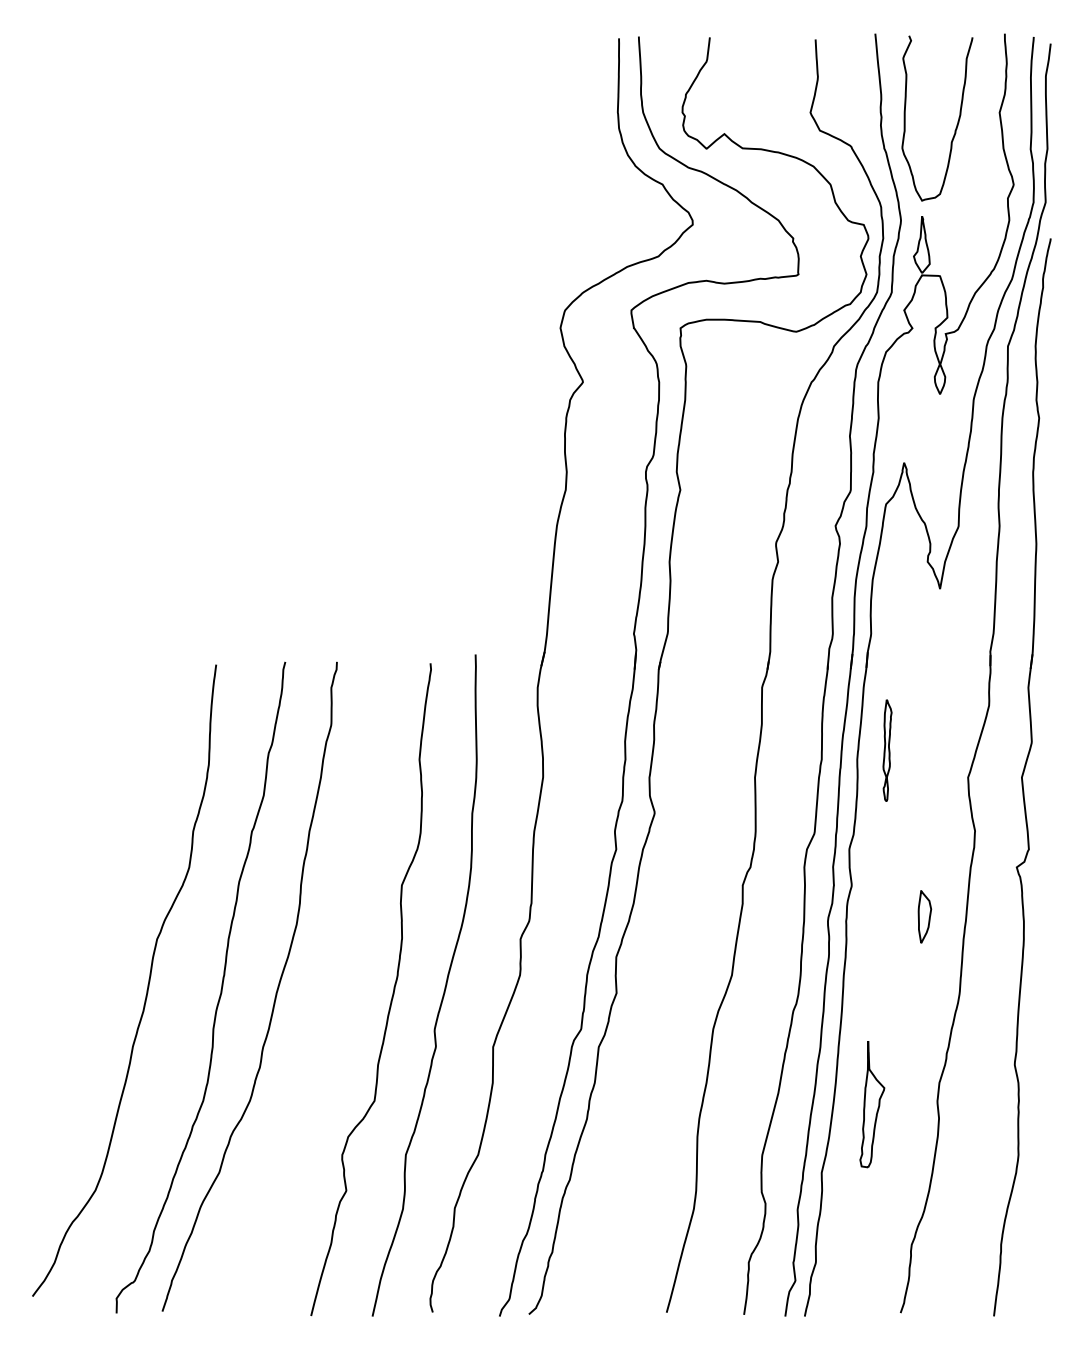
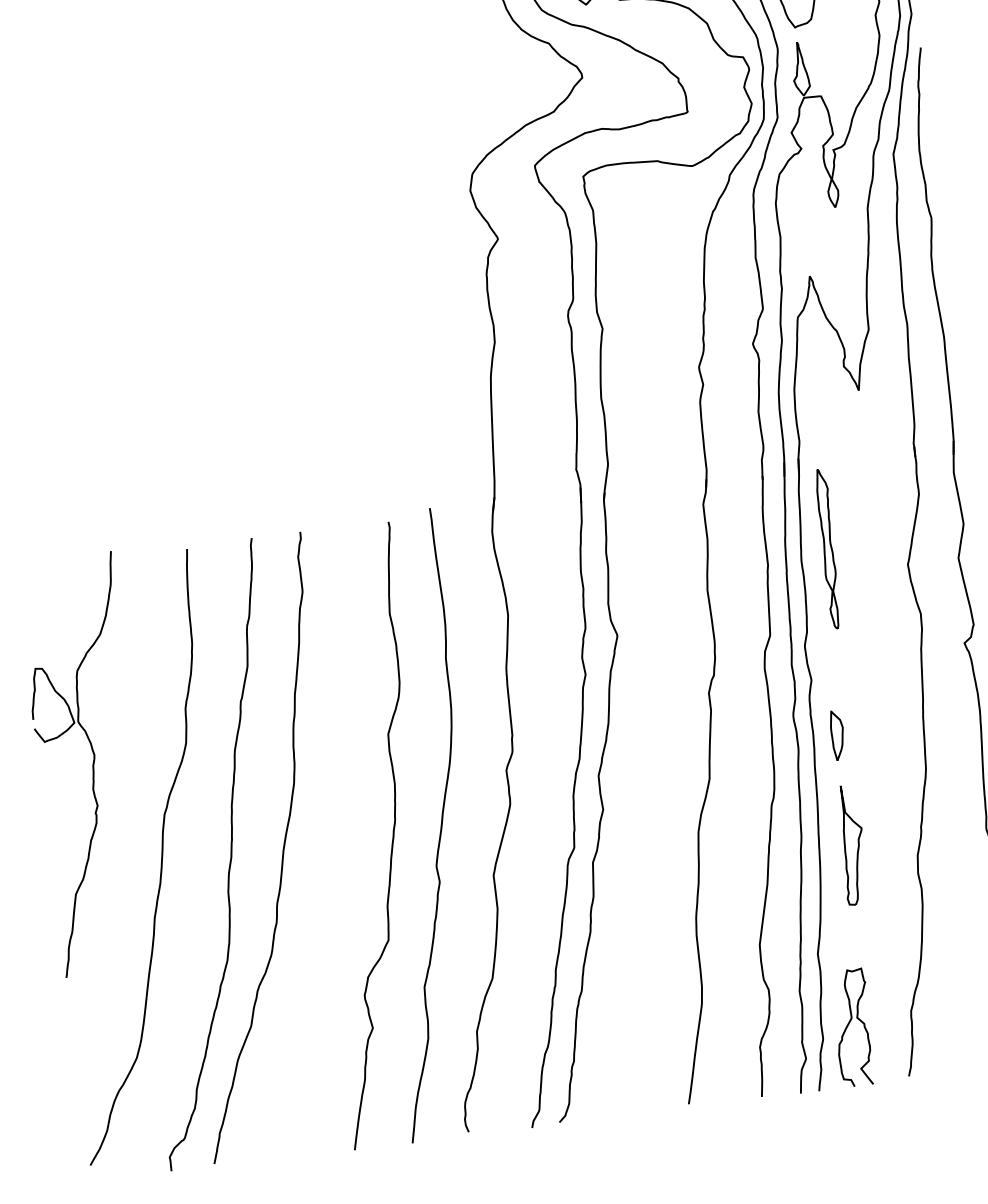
part: (887, 750) -> (828, 548), size x1.67
part: (84, 876) -> (88, 764), added
part: (924, 916) -> (837, 735), moved
part: (872, 1104) -> (852, 845), moved
curve: (845, 1250) -> (849, 1024), added

